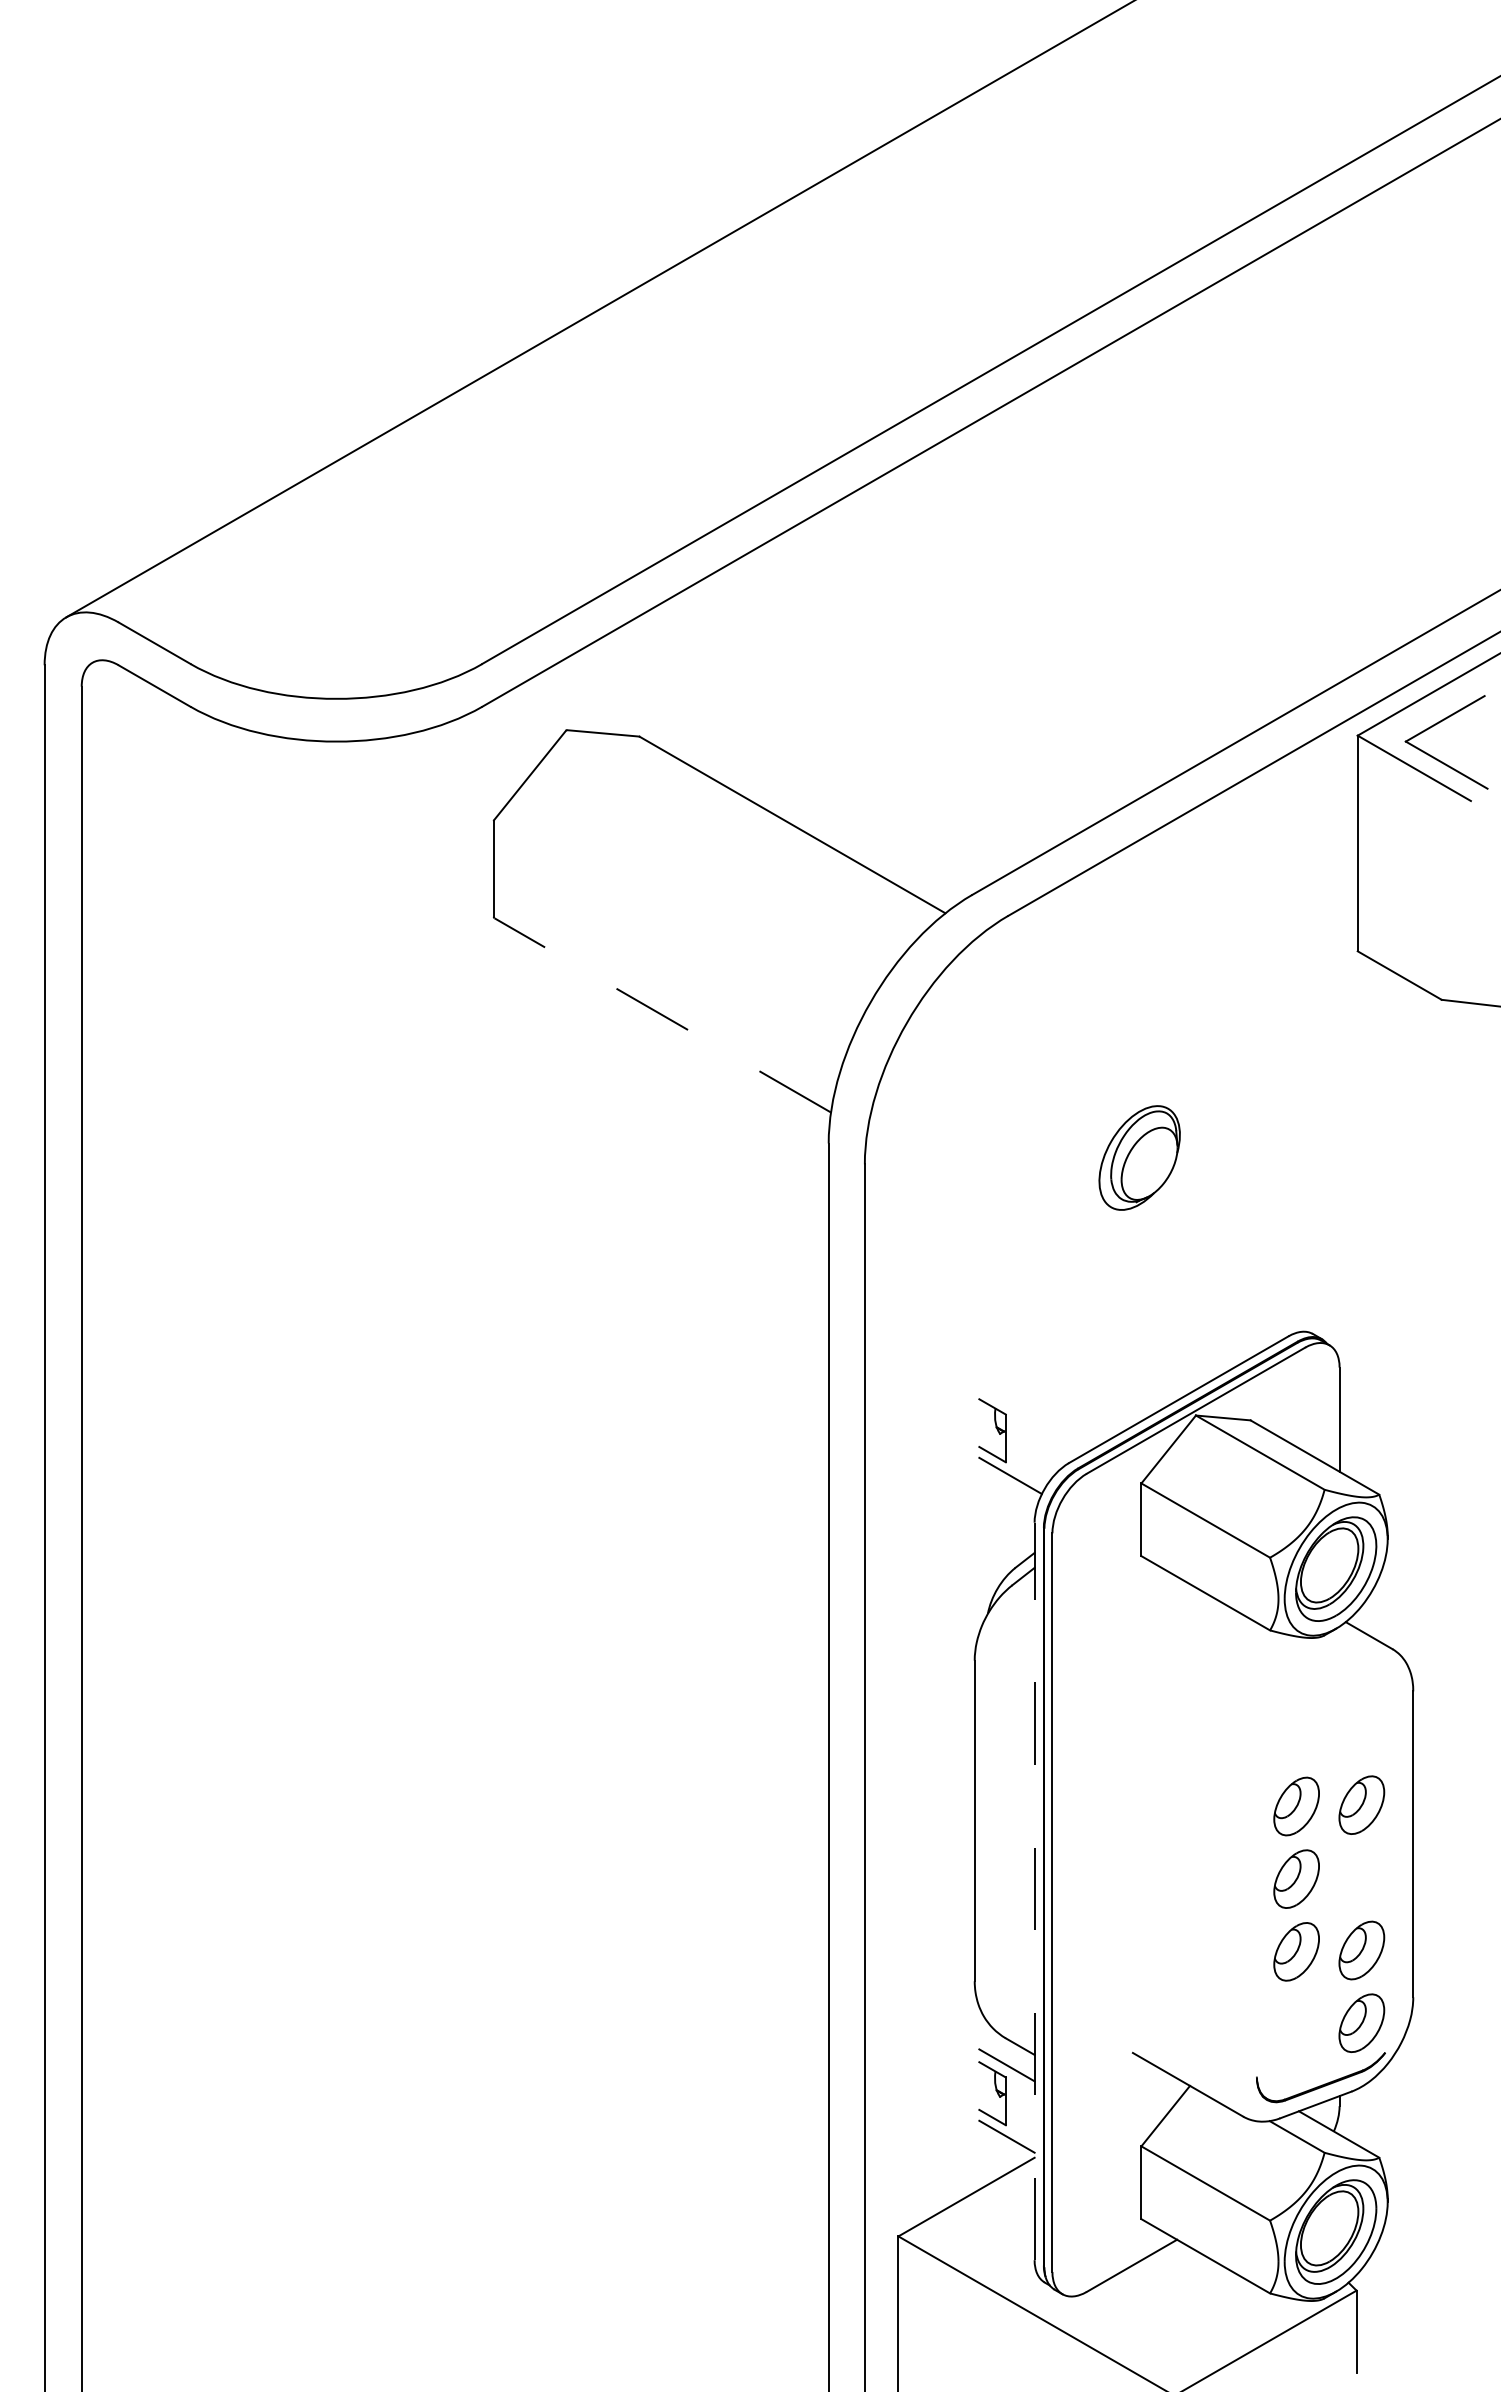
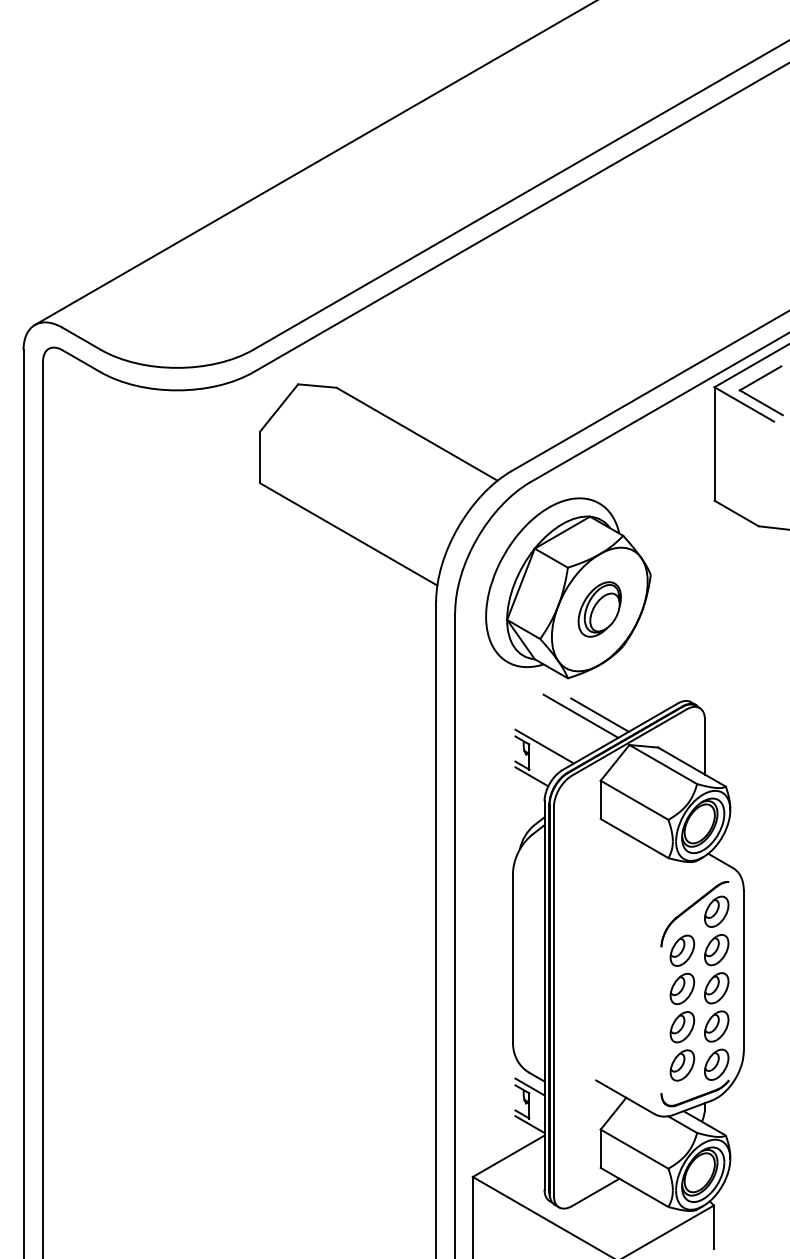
line: (662, 1015) -> (348, 534), dashed -> solid
part: (1080, 1118) -> (568, 588), added
line: (1139, 1357) -> (599, 714), added
line: (1103, 1359) -> (580, 715), added
line: (1034, 1418) -> (544, 746), added
part: (1310, 1728) -> (689, 909), added
part: (1361, 1878) -> (716, 988), added
line: (1034, 1889) -> (544, 994), dashed -> solid
part: (1296, 2024) -> (682, 1065), added

